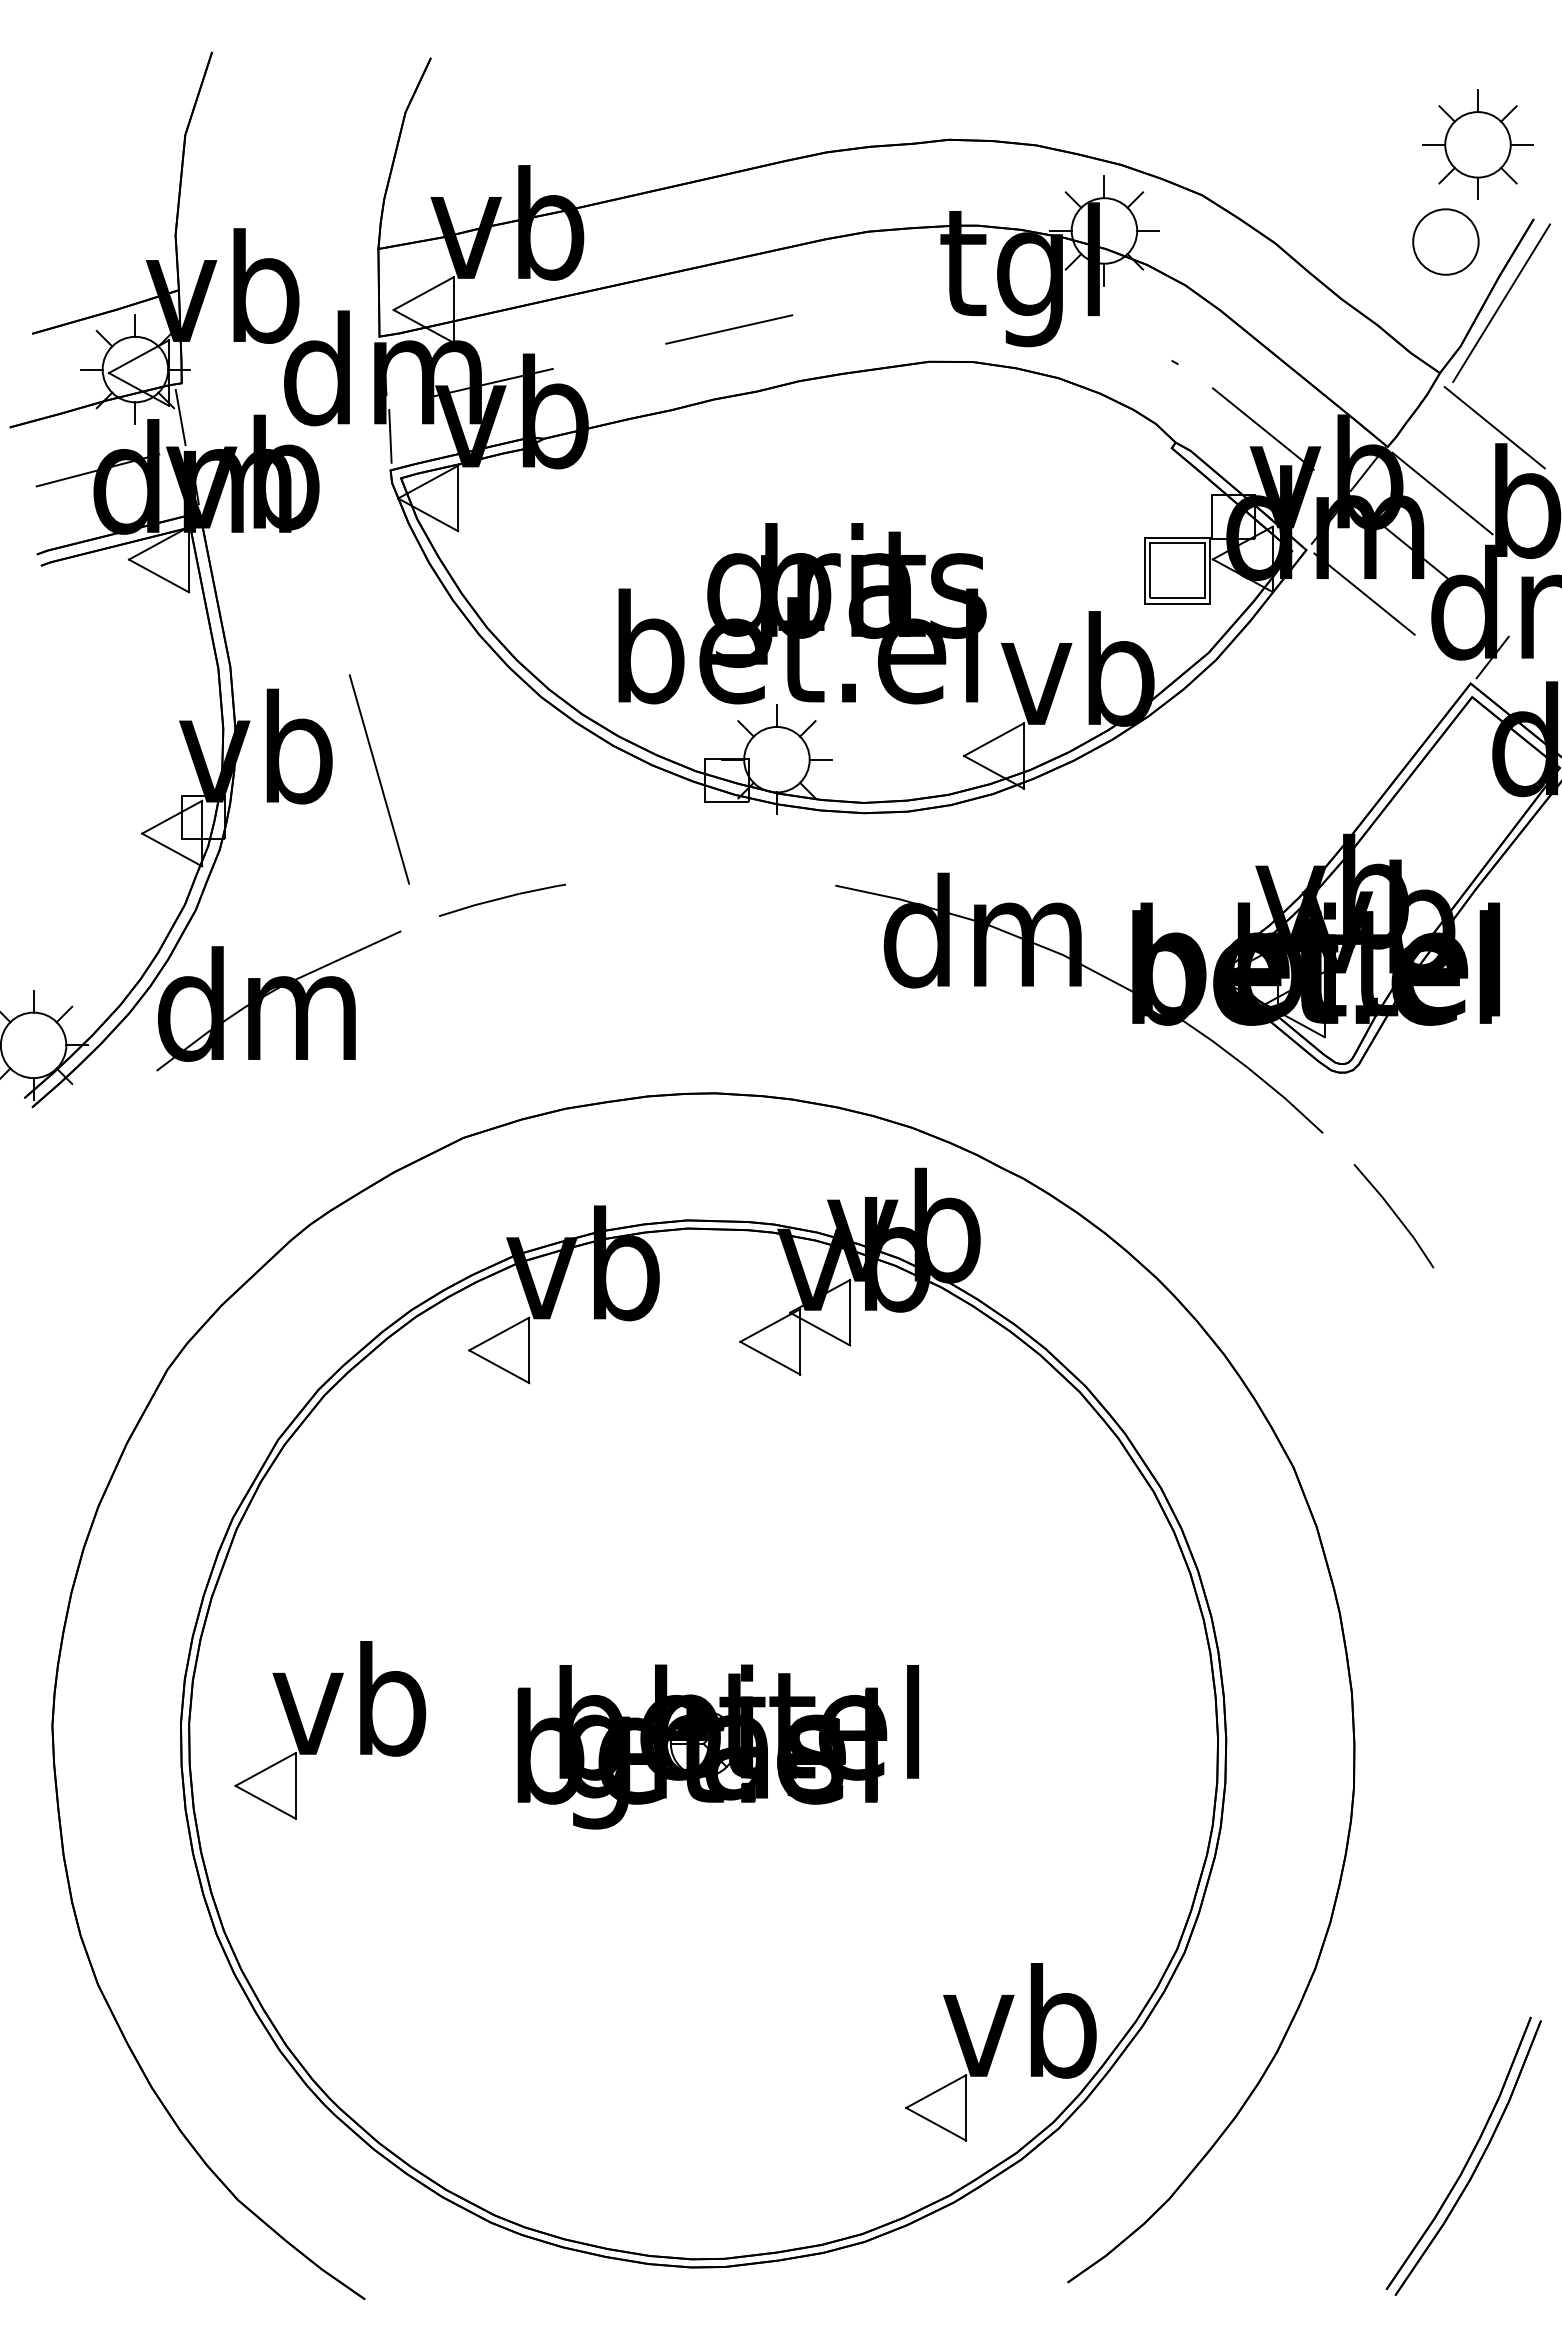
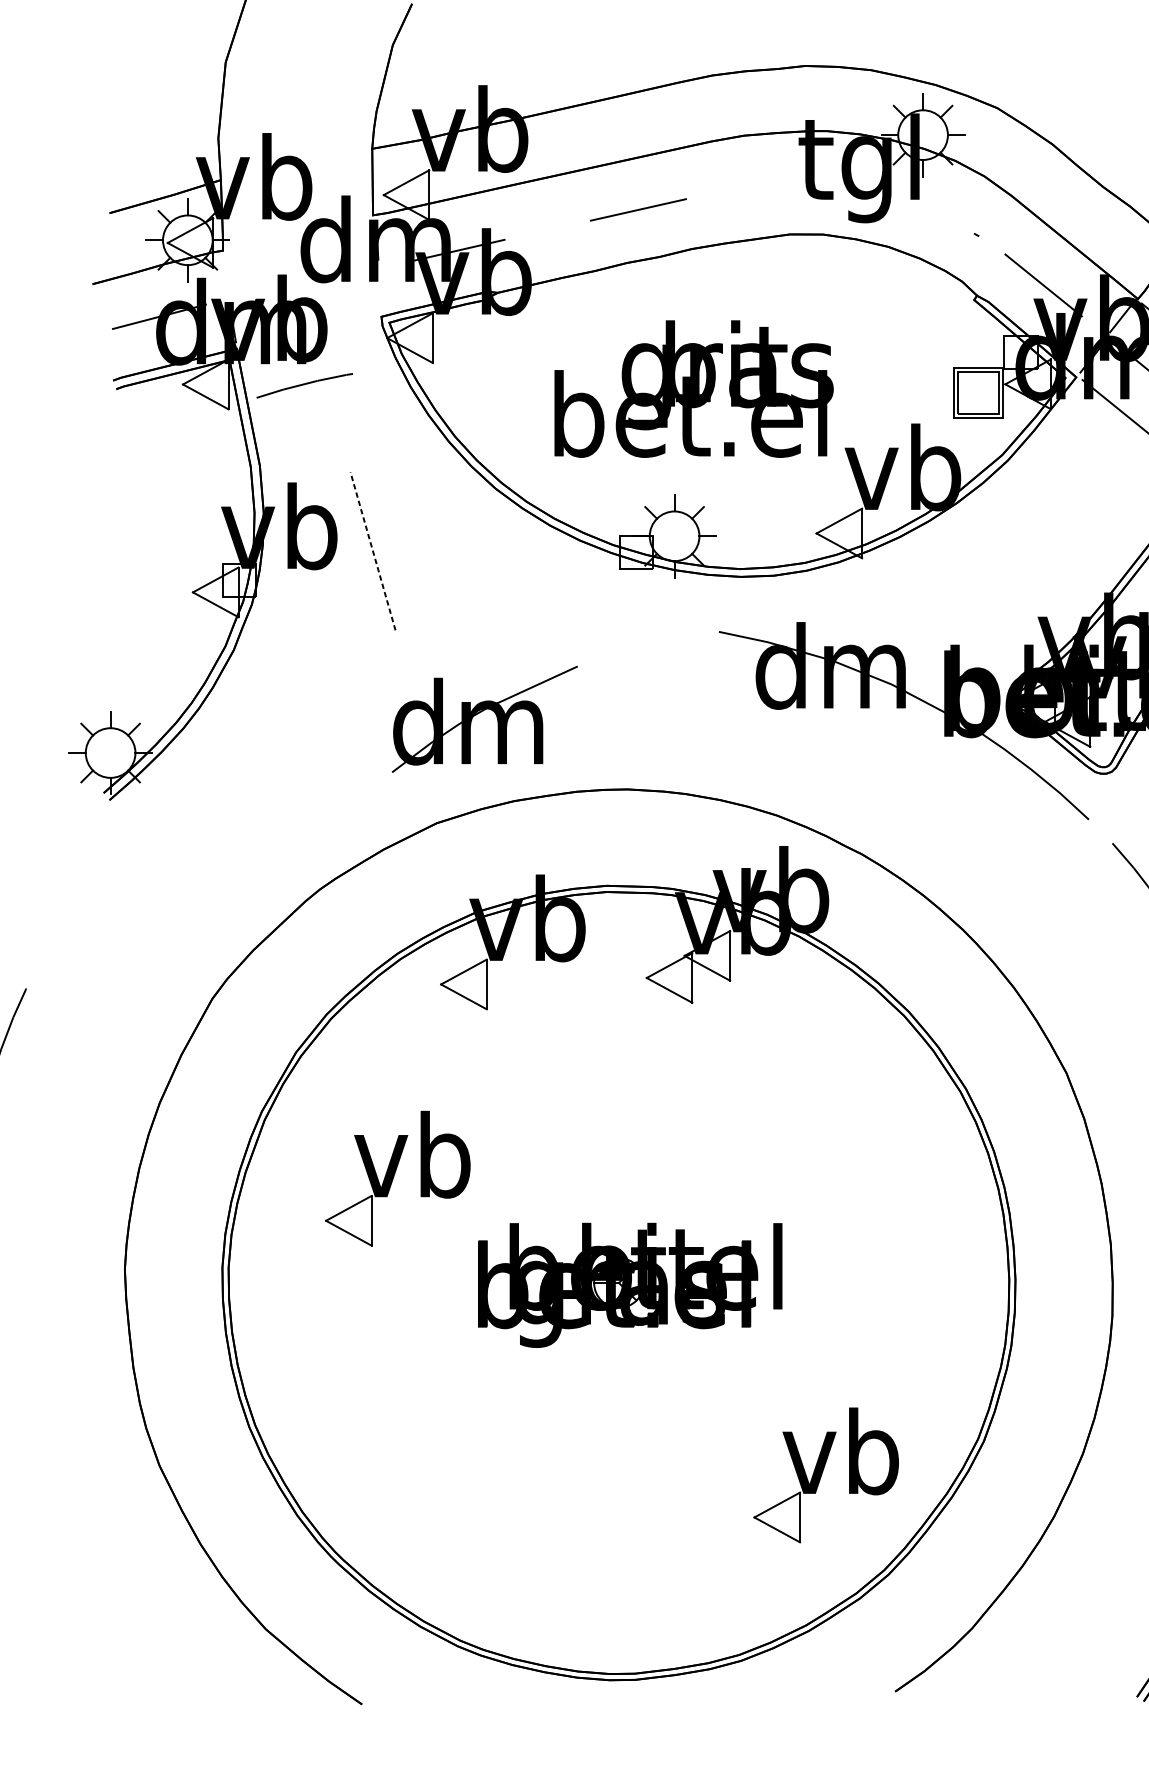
line: (180, 417) -> (222, 276), removed
line: (390, 436) -> (381, 291), removed
text: (802, 613) -> (693, 388), moved
line: (379, 779) -> (373, 551), solid -> dashed
curve: (502, 899) -> (304, 385), moved
part: (274, 991) -> (481, 712), moved
part: (330, 1730) -> (398, 1178), moved
part: (1000, 2052) -> (826, 1475), moved

